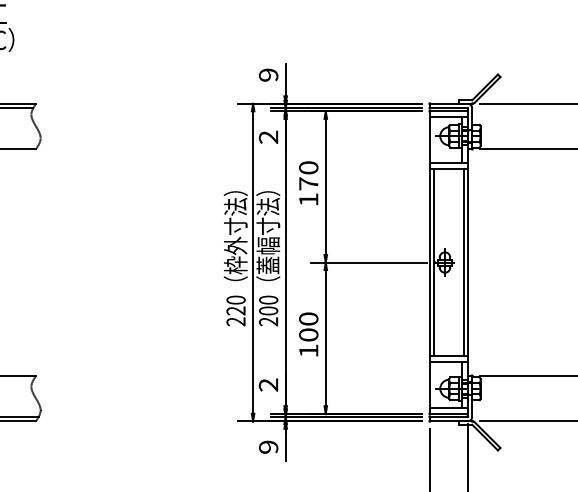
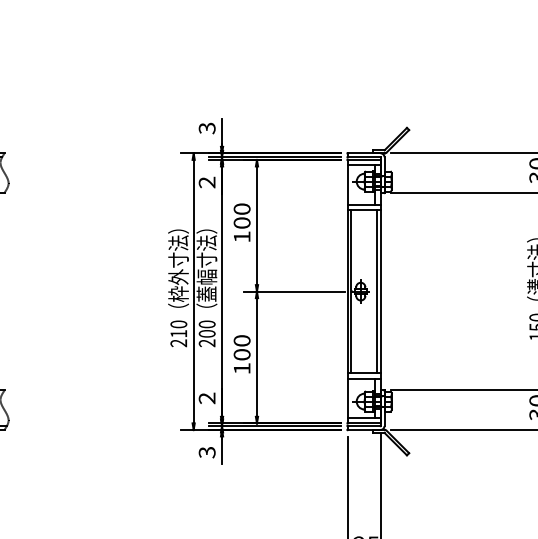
text: (268, 75) -> (207, 128), 9 -> 3
text: (308, 183) -> (241, 222), 170 -> 100
text: (235, 310) -> (178, 333), 220 -> 210
text: (268, 447) -> (207, 452), 9 -> 3

